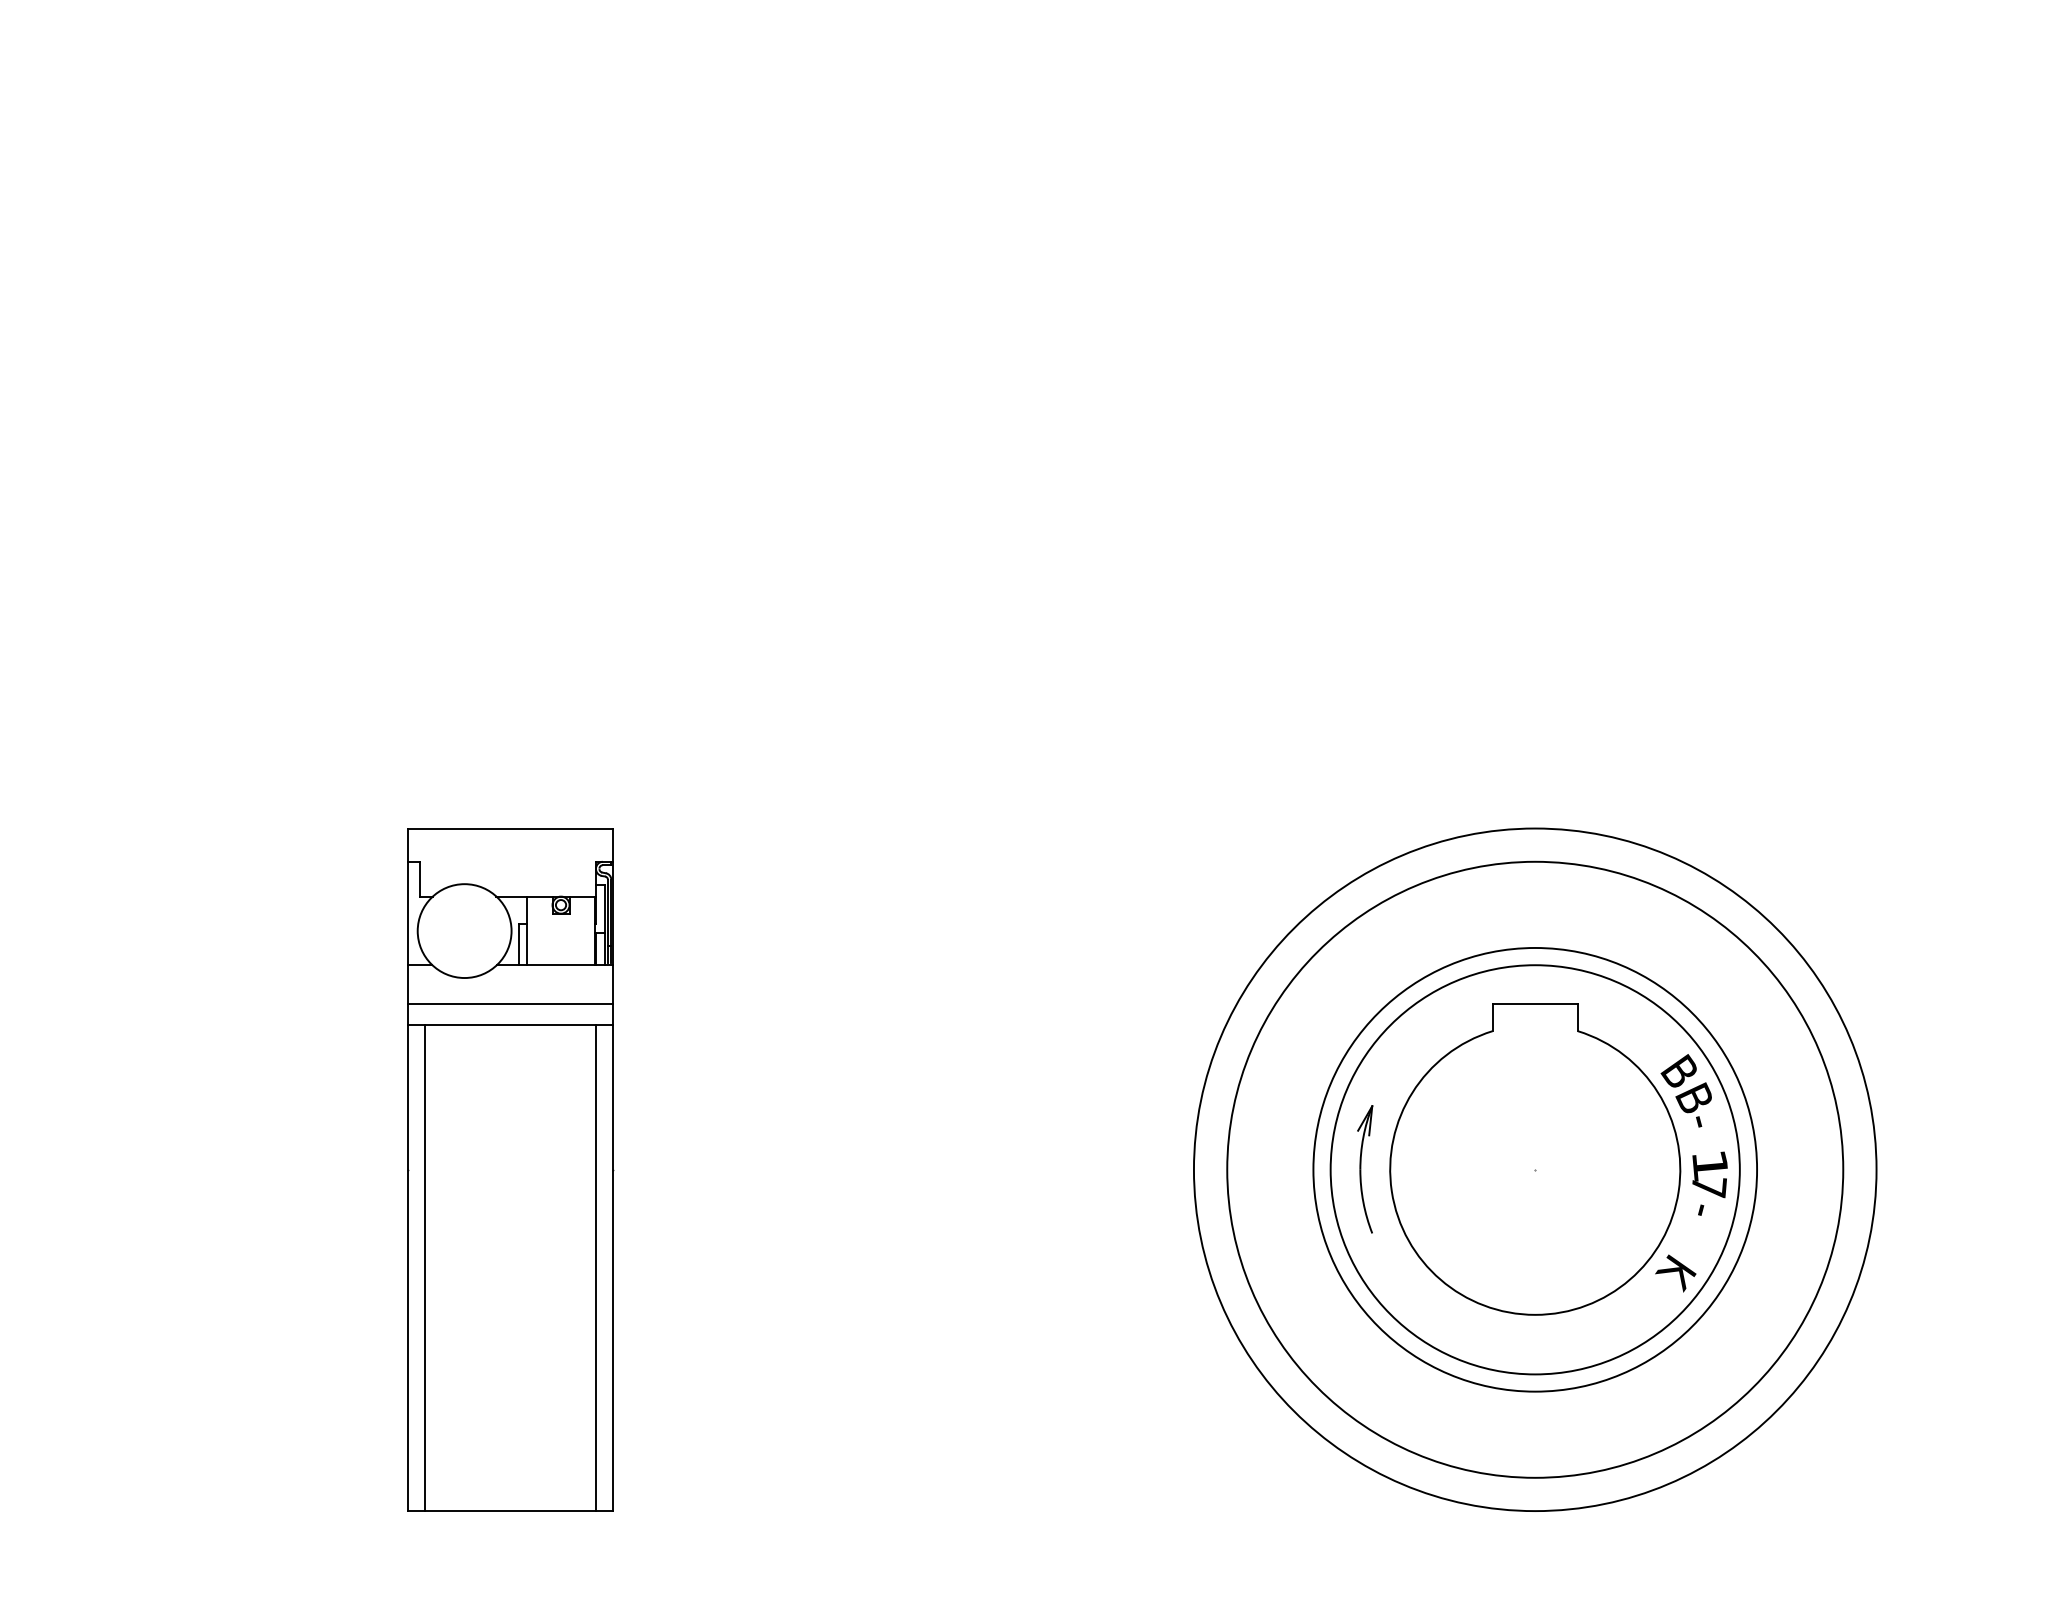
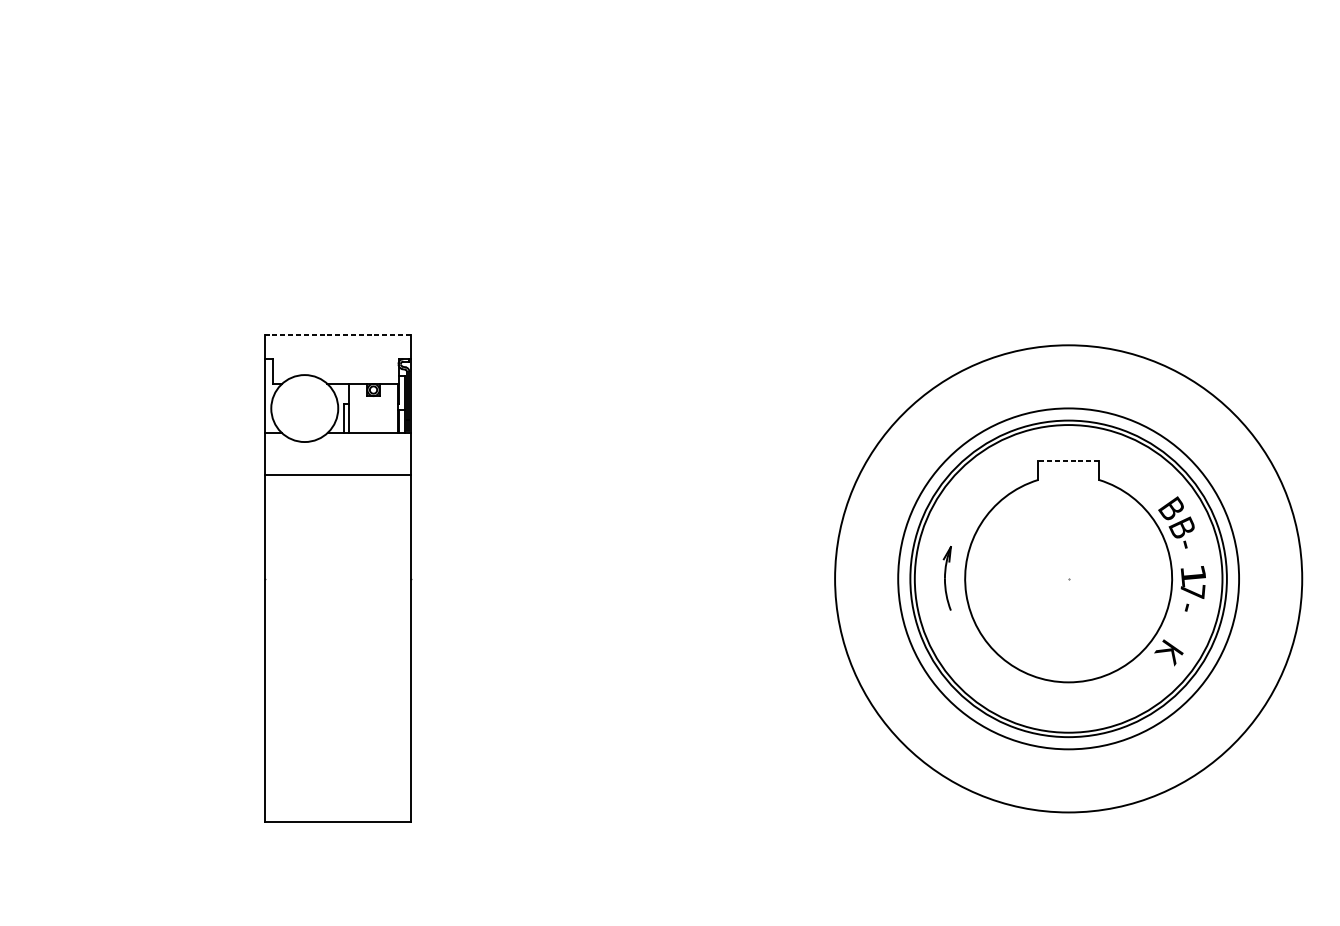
line: (511, 828) -> (338, 335), solid -> dashed
line: (510, 1004) -> (337, 460), removed
line: (1535, 1004) -> (1068, 460), solid -> dashed
part: (1365, 1169) -> (947, 578), size x0.7
circle: (1534, 1169) -> (1068, 578), size x0.7
circle: (1534, 1169) -> (1068, 578), size x1.6
circle: (1535, 1169) -> (1068, 578), size x0.7
line: (425, 1267) -> (276, 648), removed
line: (596, 1267) -> (398, 648), removed

